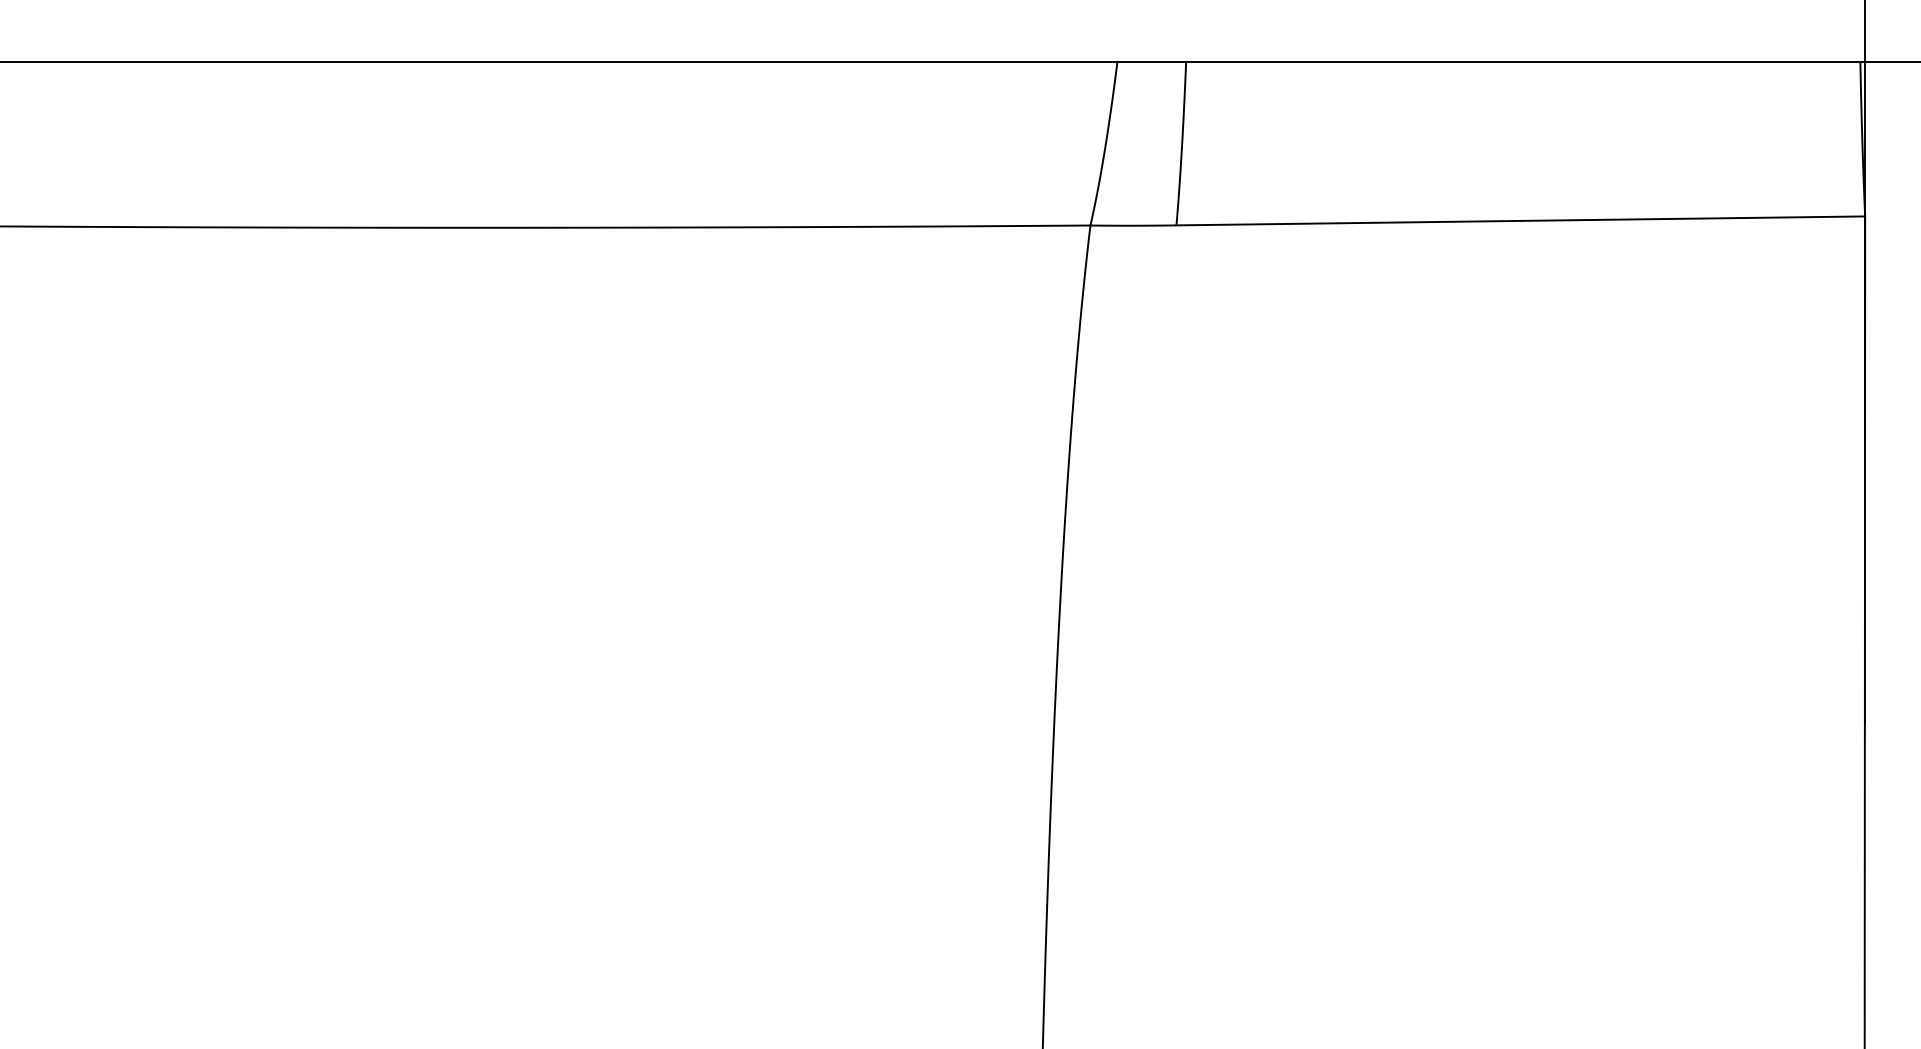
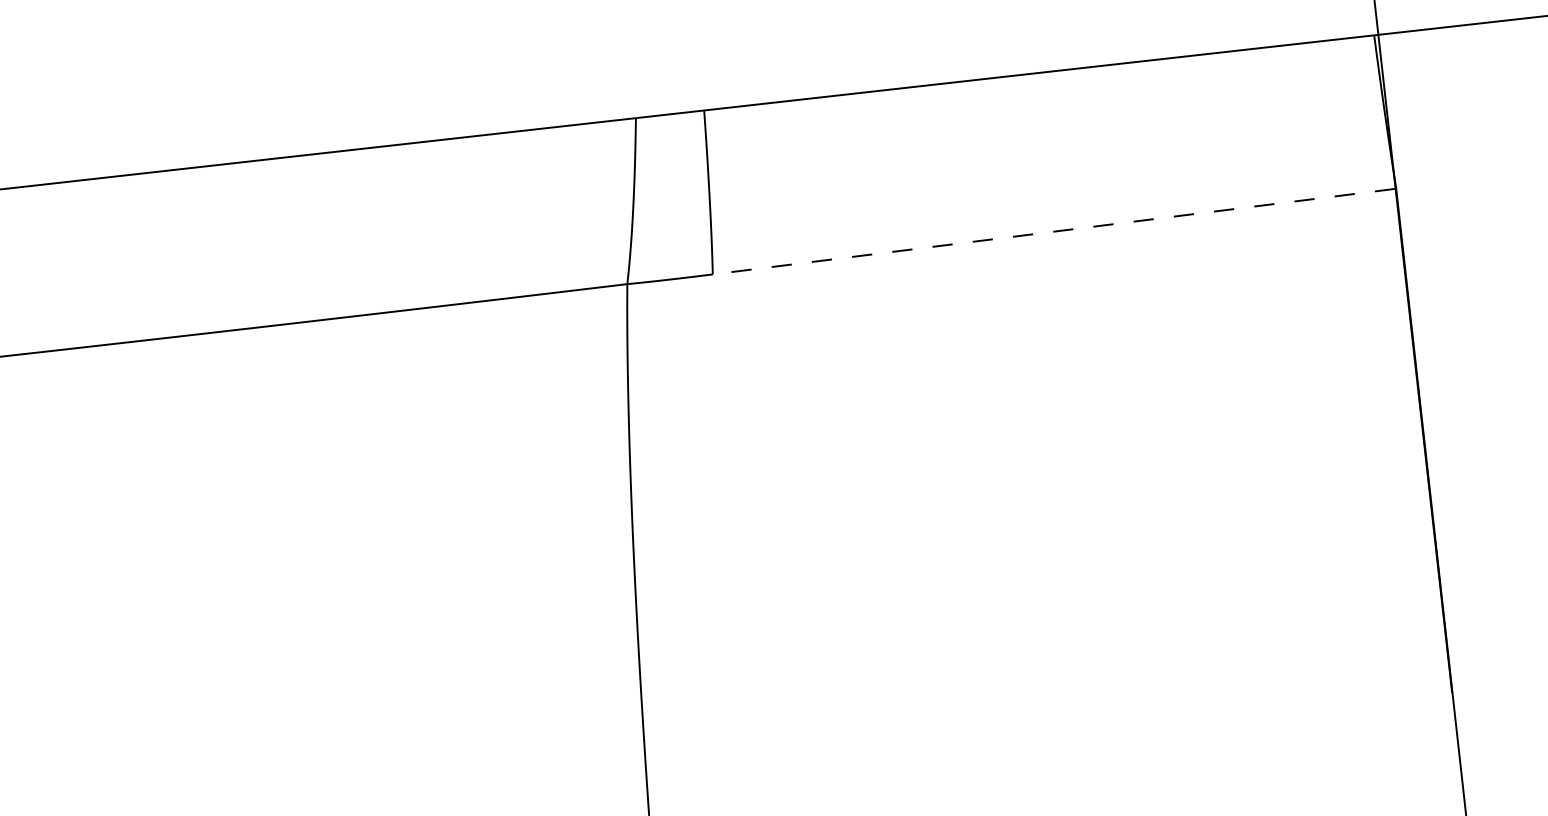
line: (1520, 220) -> (1054, 231), solid -> dashed

